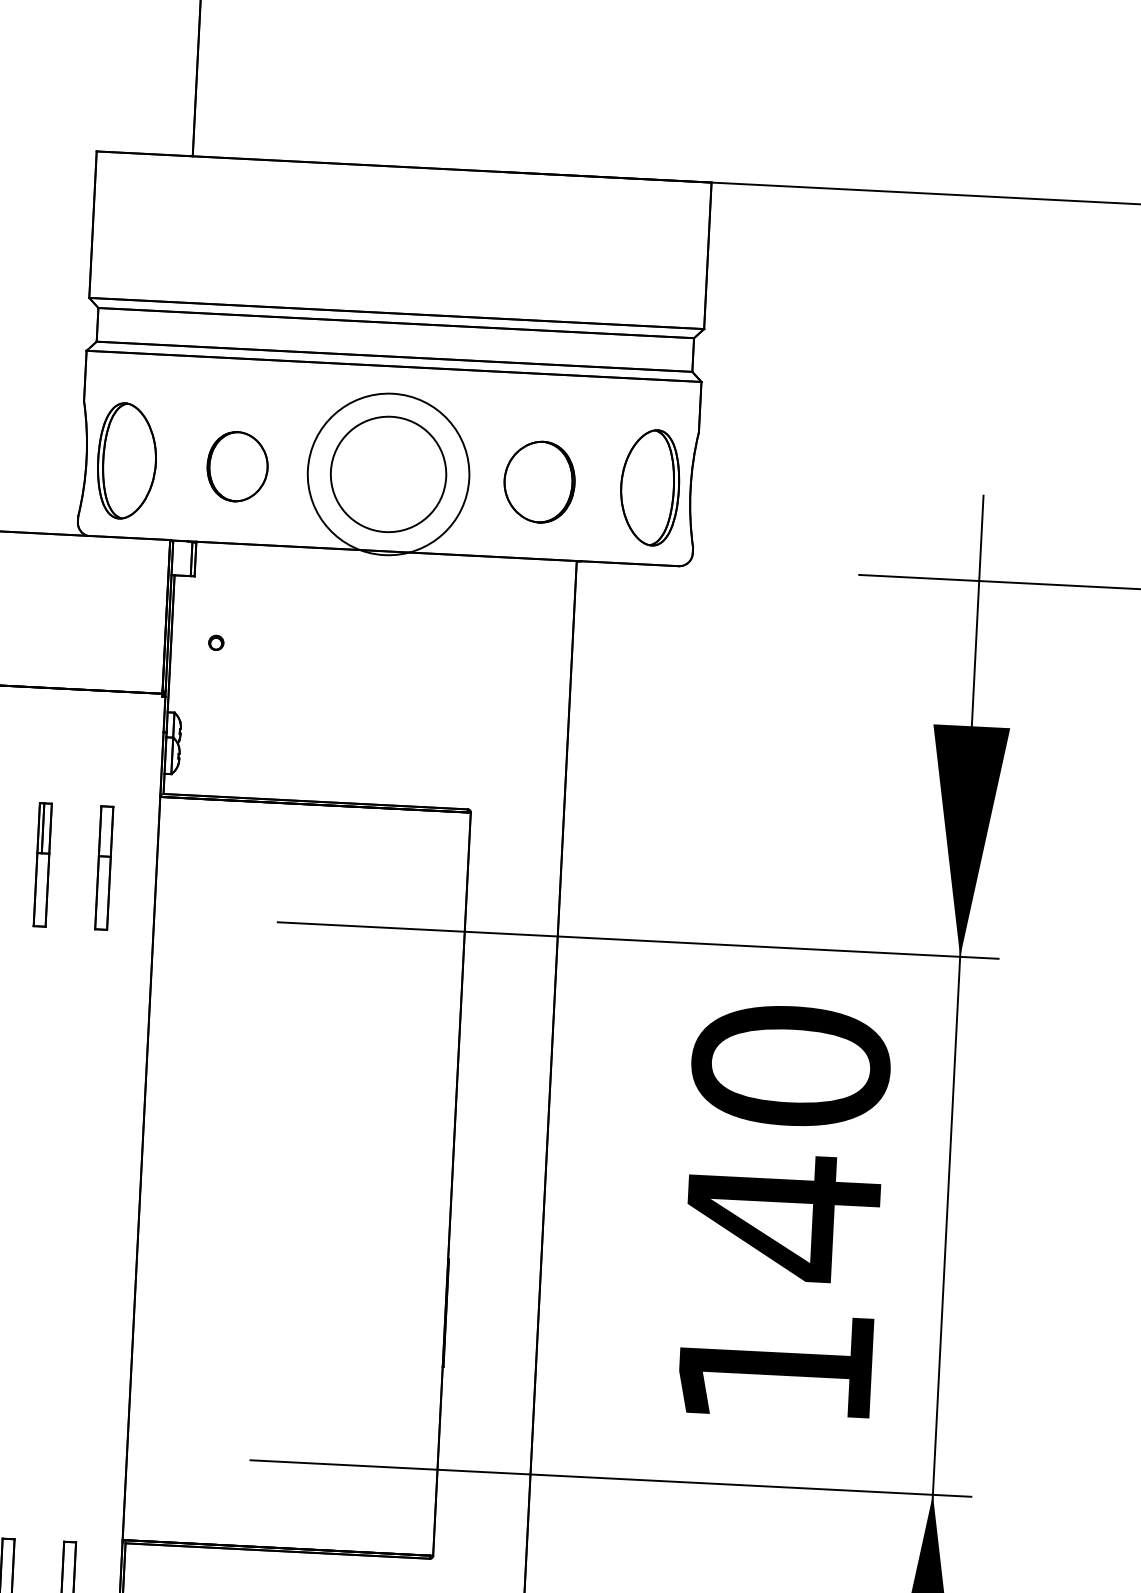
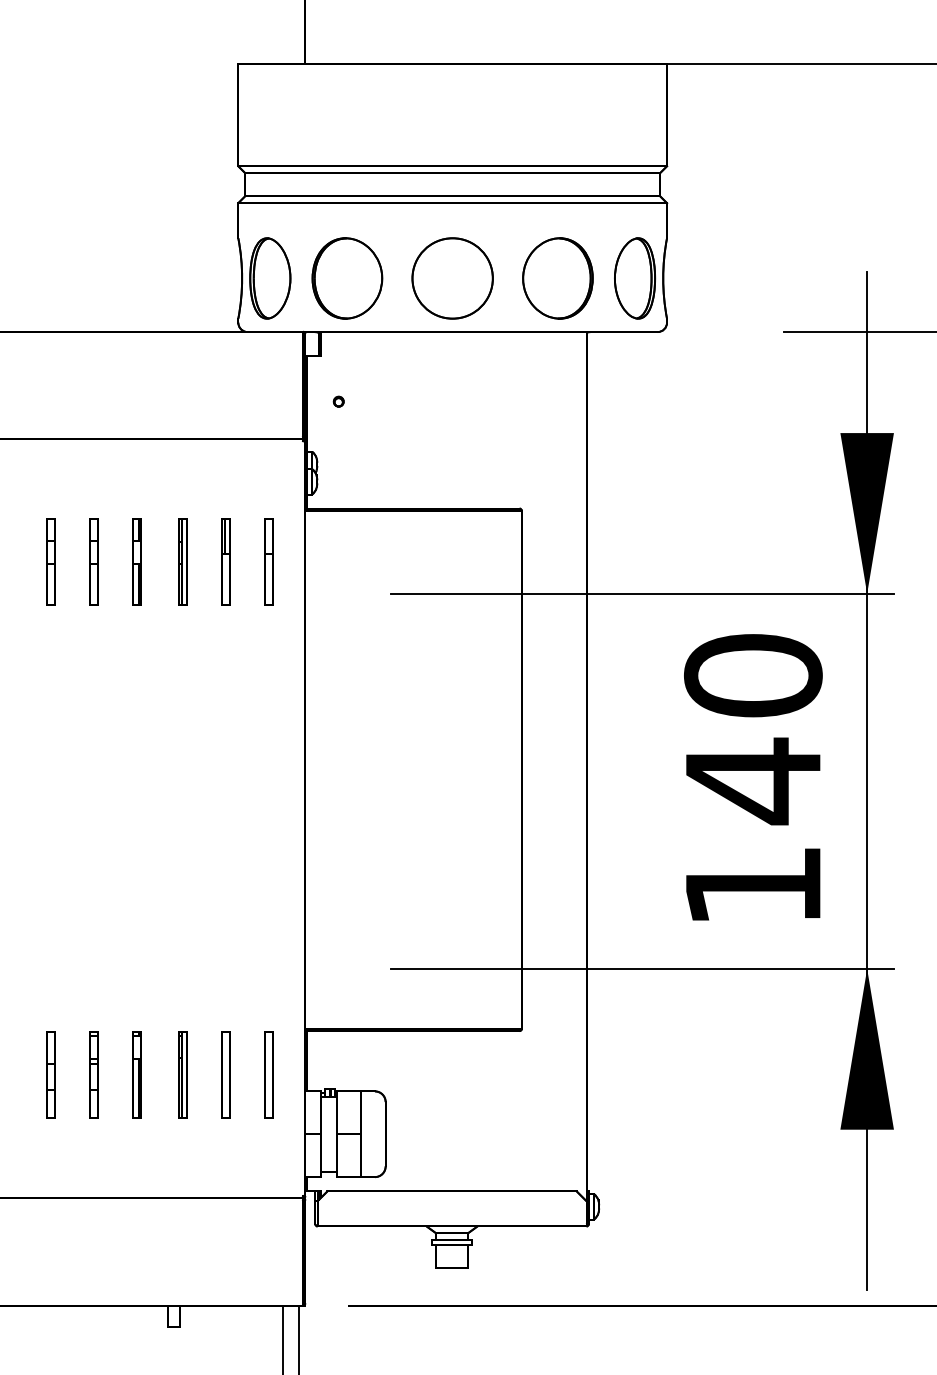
part: (237, 466) -> (347, 278), size x1.67
circle: (388, 474) -> (452, 278), size x0.71
part: (538, 482) -> (557, 278), size x1.43

